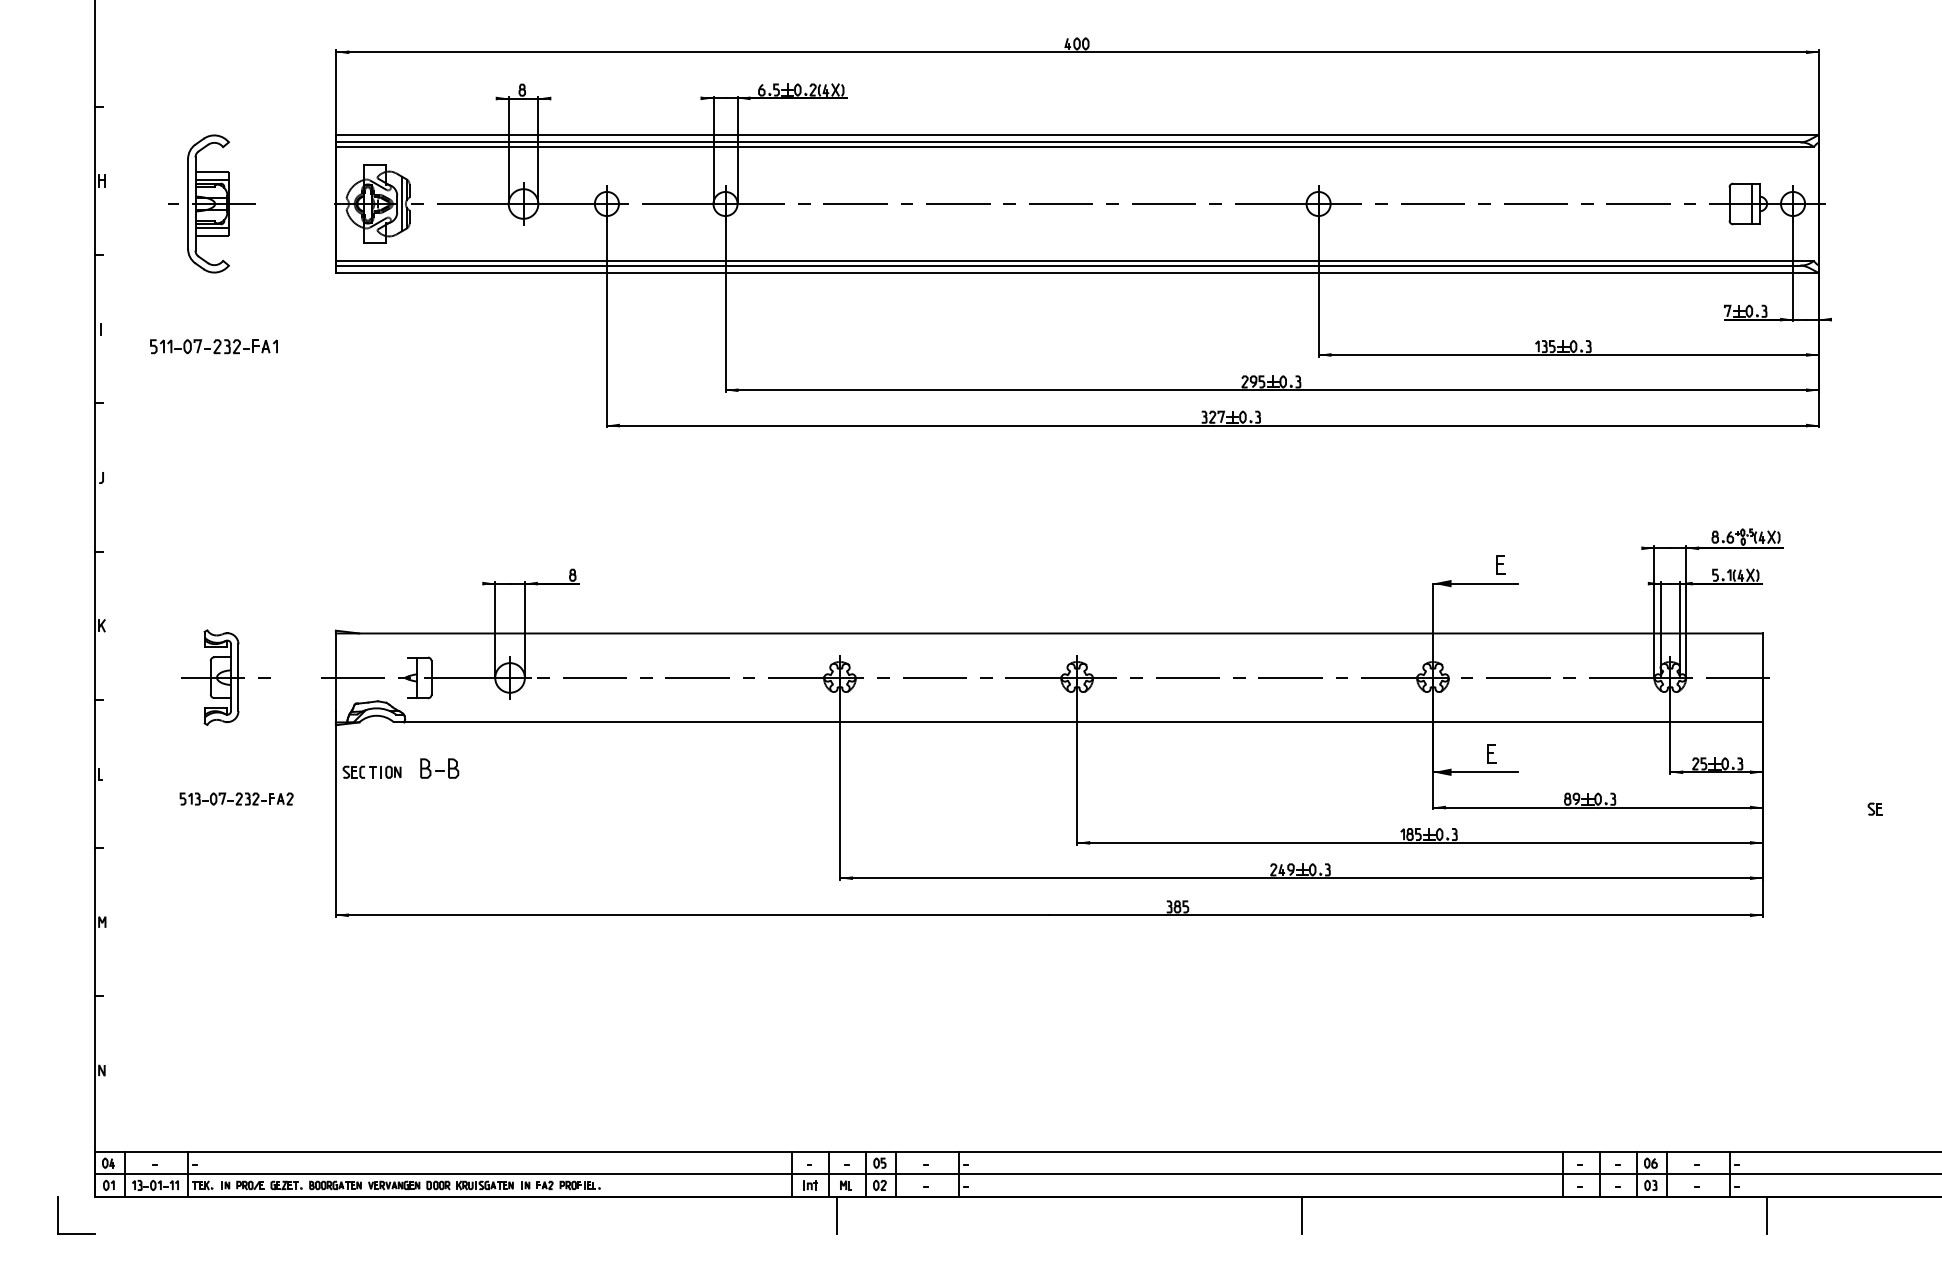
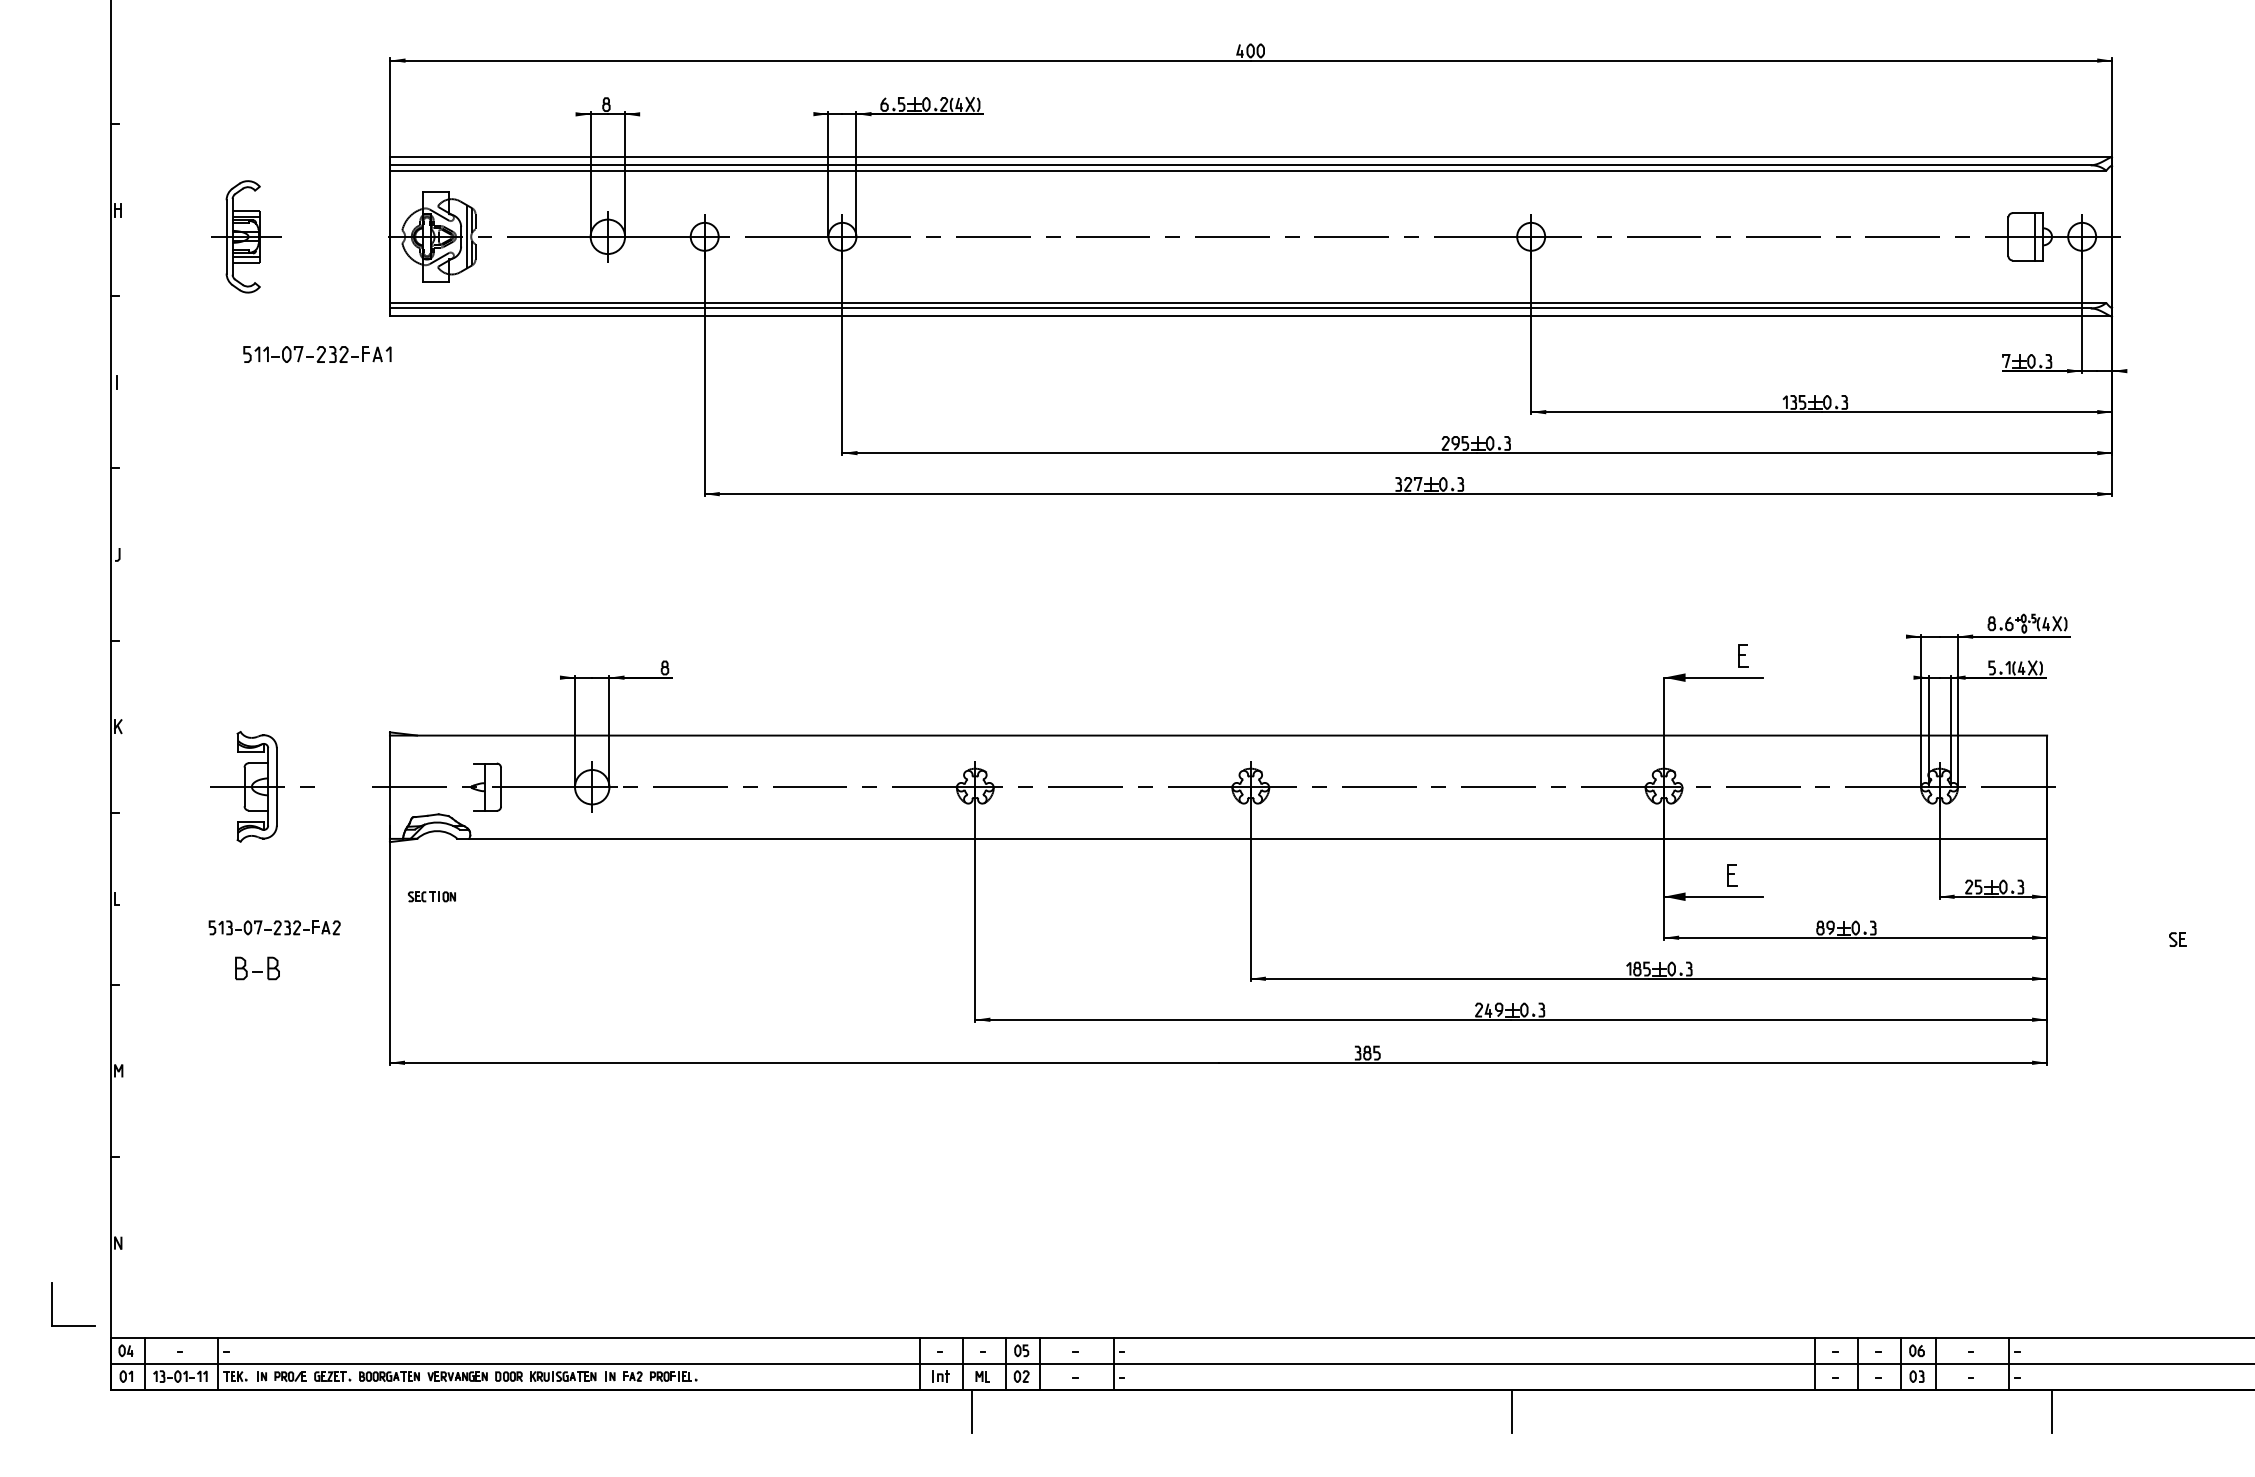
part: (211, 203) -> (245, 236), size x0.7
part: (214, 346) -> (317, 354), moved
part: (439, 768) -> (257, 968), moved
part: (371, 772) -> (431, 896), size x0.7
part: (59, 1215) -> (52, 1304), moved

